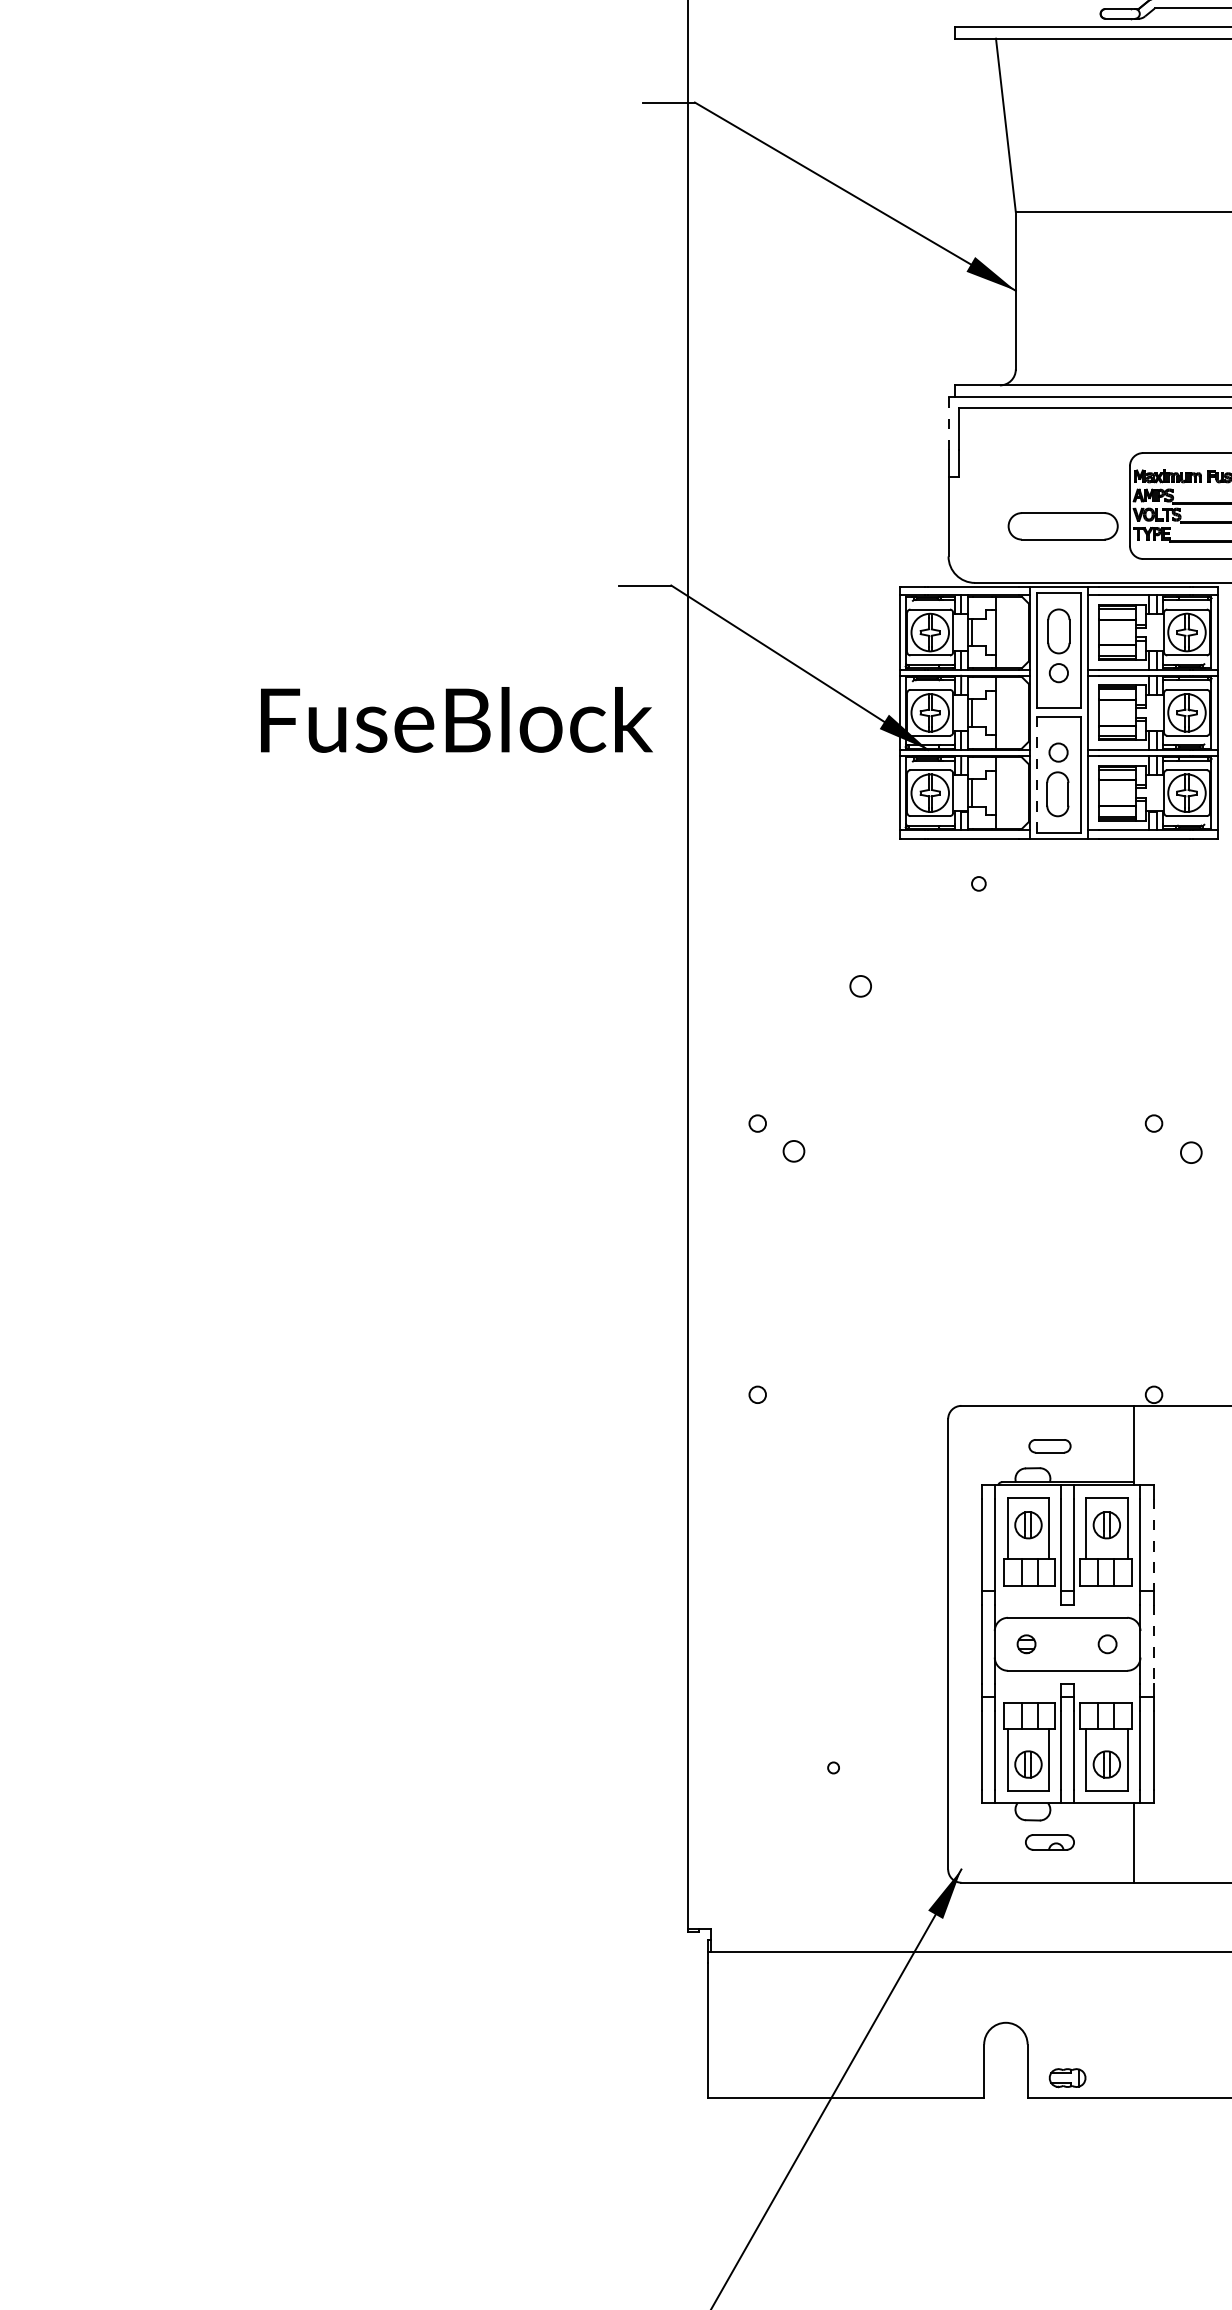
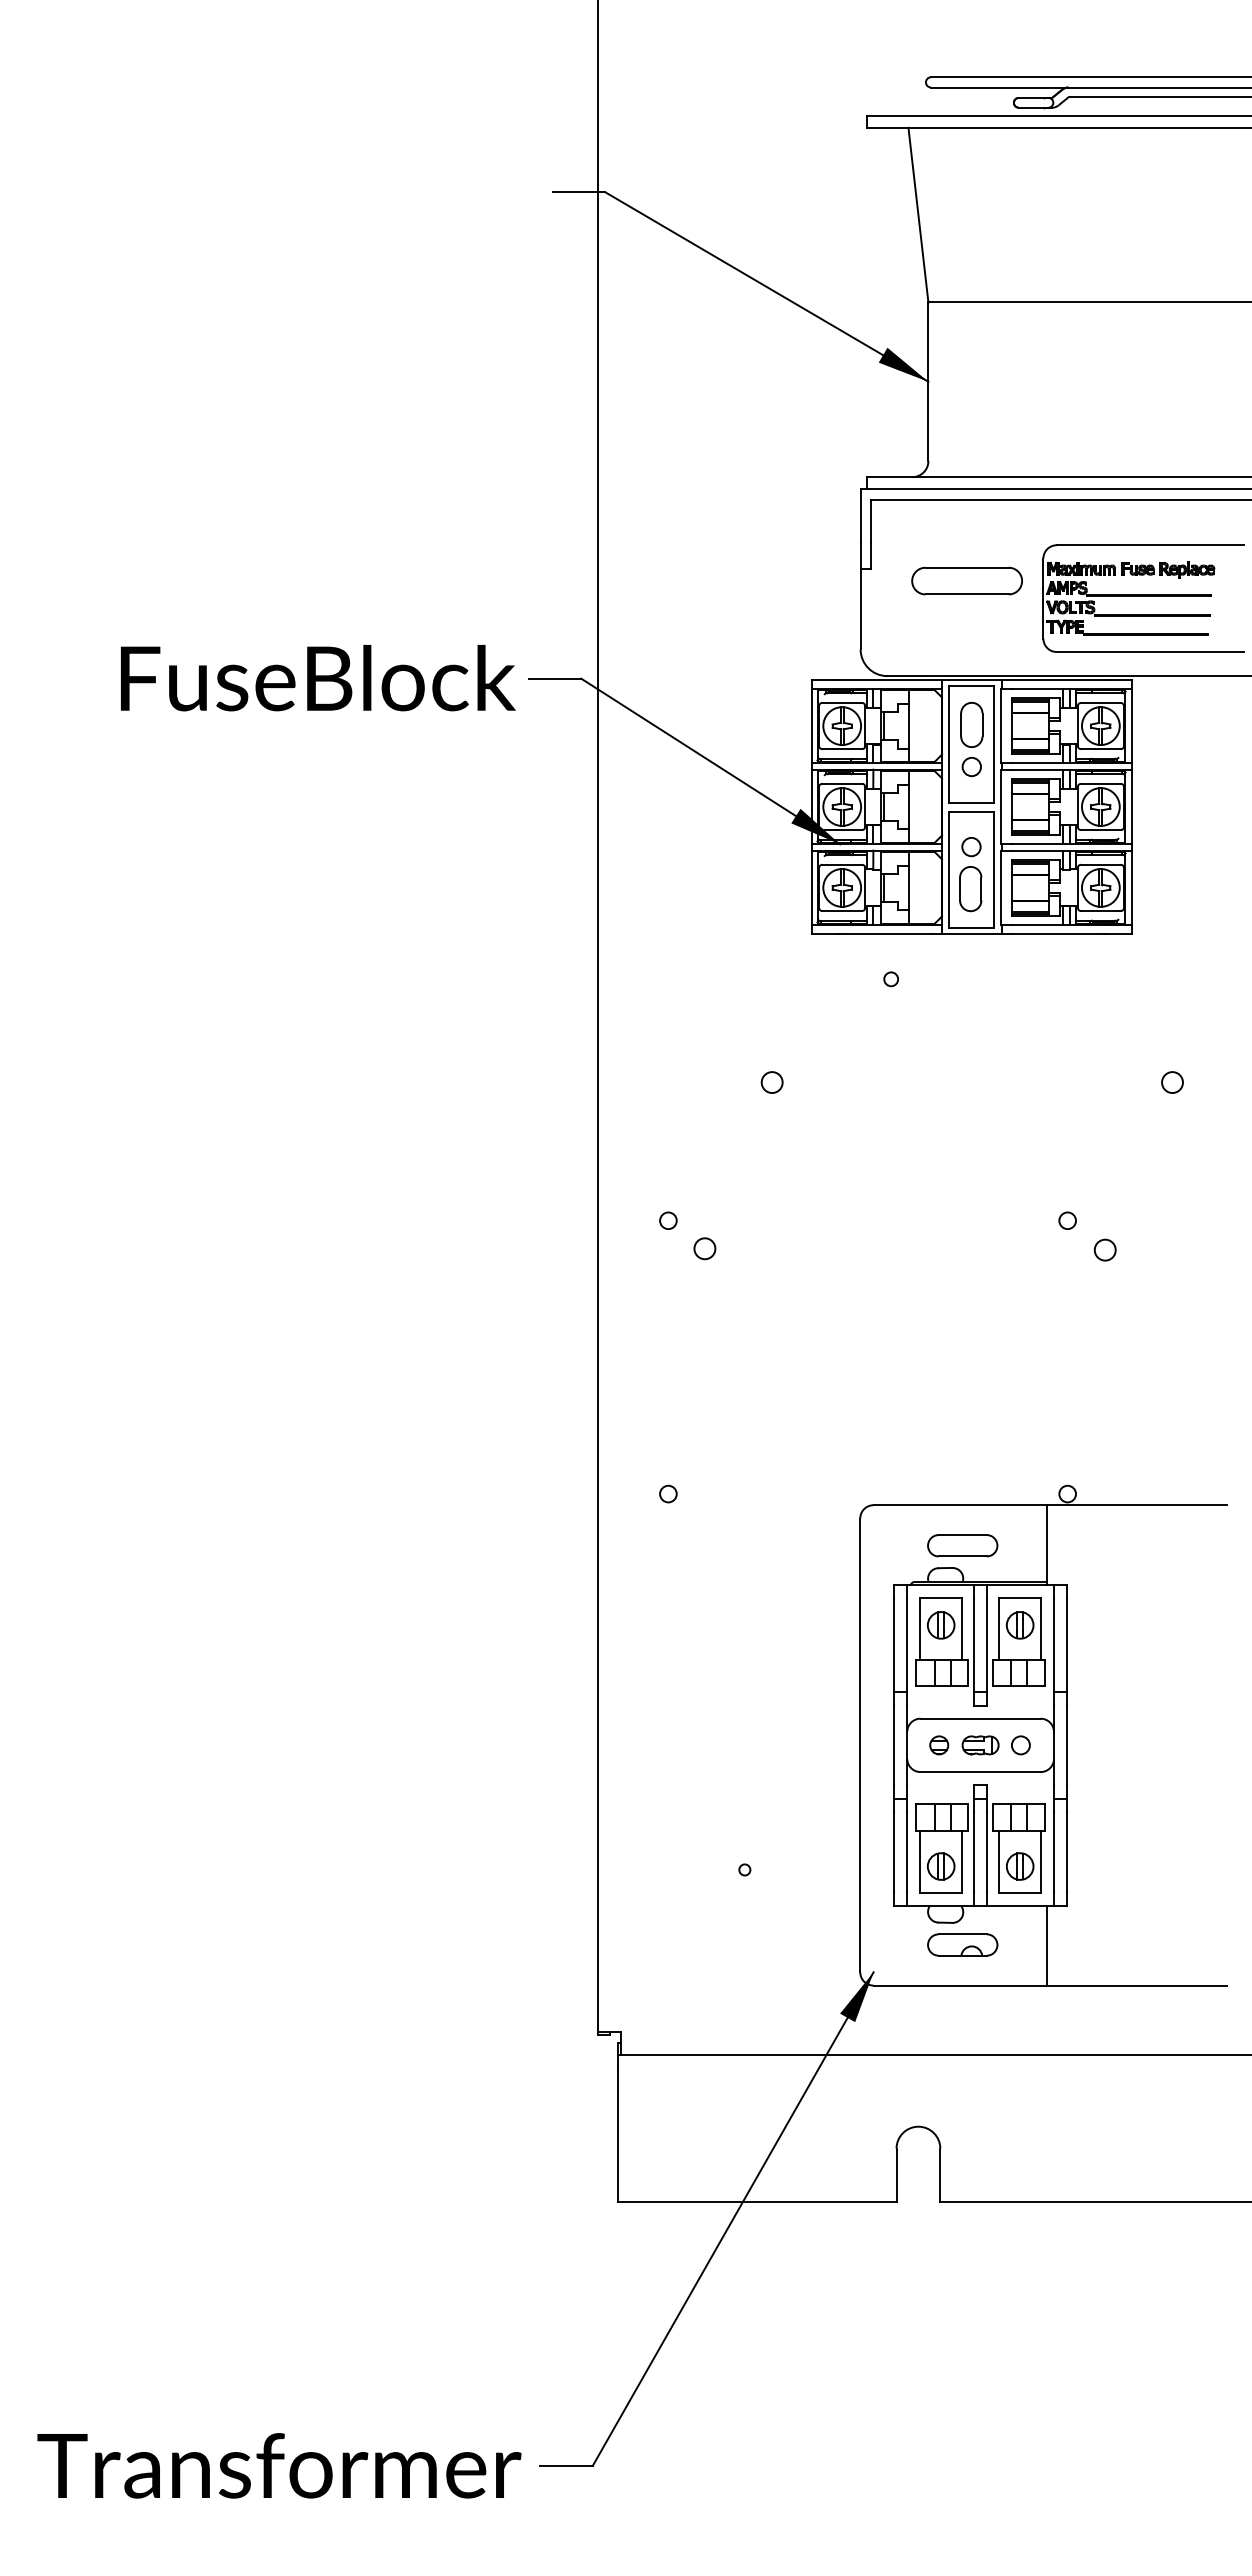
line: (948, 423) -> (860, 515), dashed -> solid
part: (1062, 525) -> (966, 580), moved
text: (457, 720) -> (318, 678), moved
line: (1036, 774) -> (949, 869), dashed -> solid
part: (1049, 1445) -> (962, 1545), size x1.67
line: (1153, 1545) -> (1067, 1645), dashed -> solid
line: (1153, 1644) -> (1067, 1745), dashed -> solid
part: (1049, 1841) -> (962, 1944), size x1.43
part: (1067, 2078) -> (980, 1745), moved

